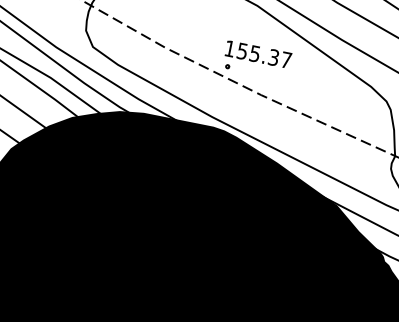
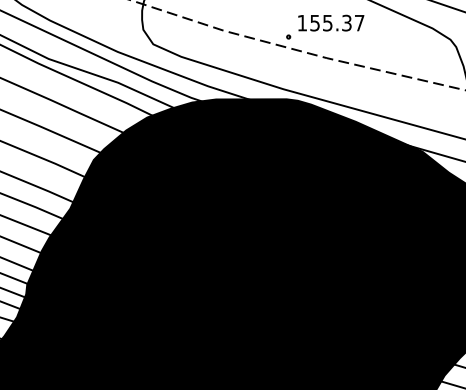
text: (258, 53) -> (331, 22), moved

